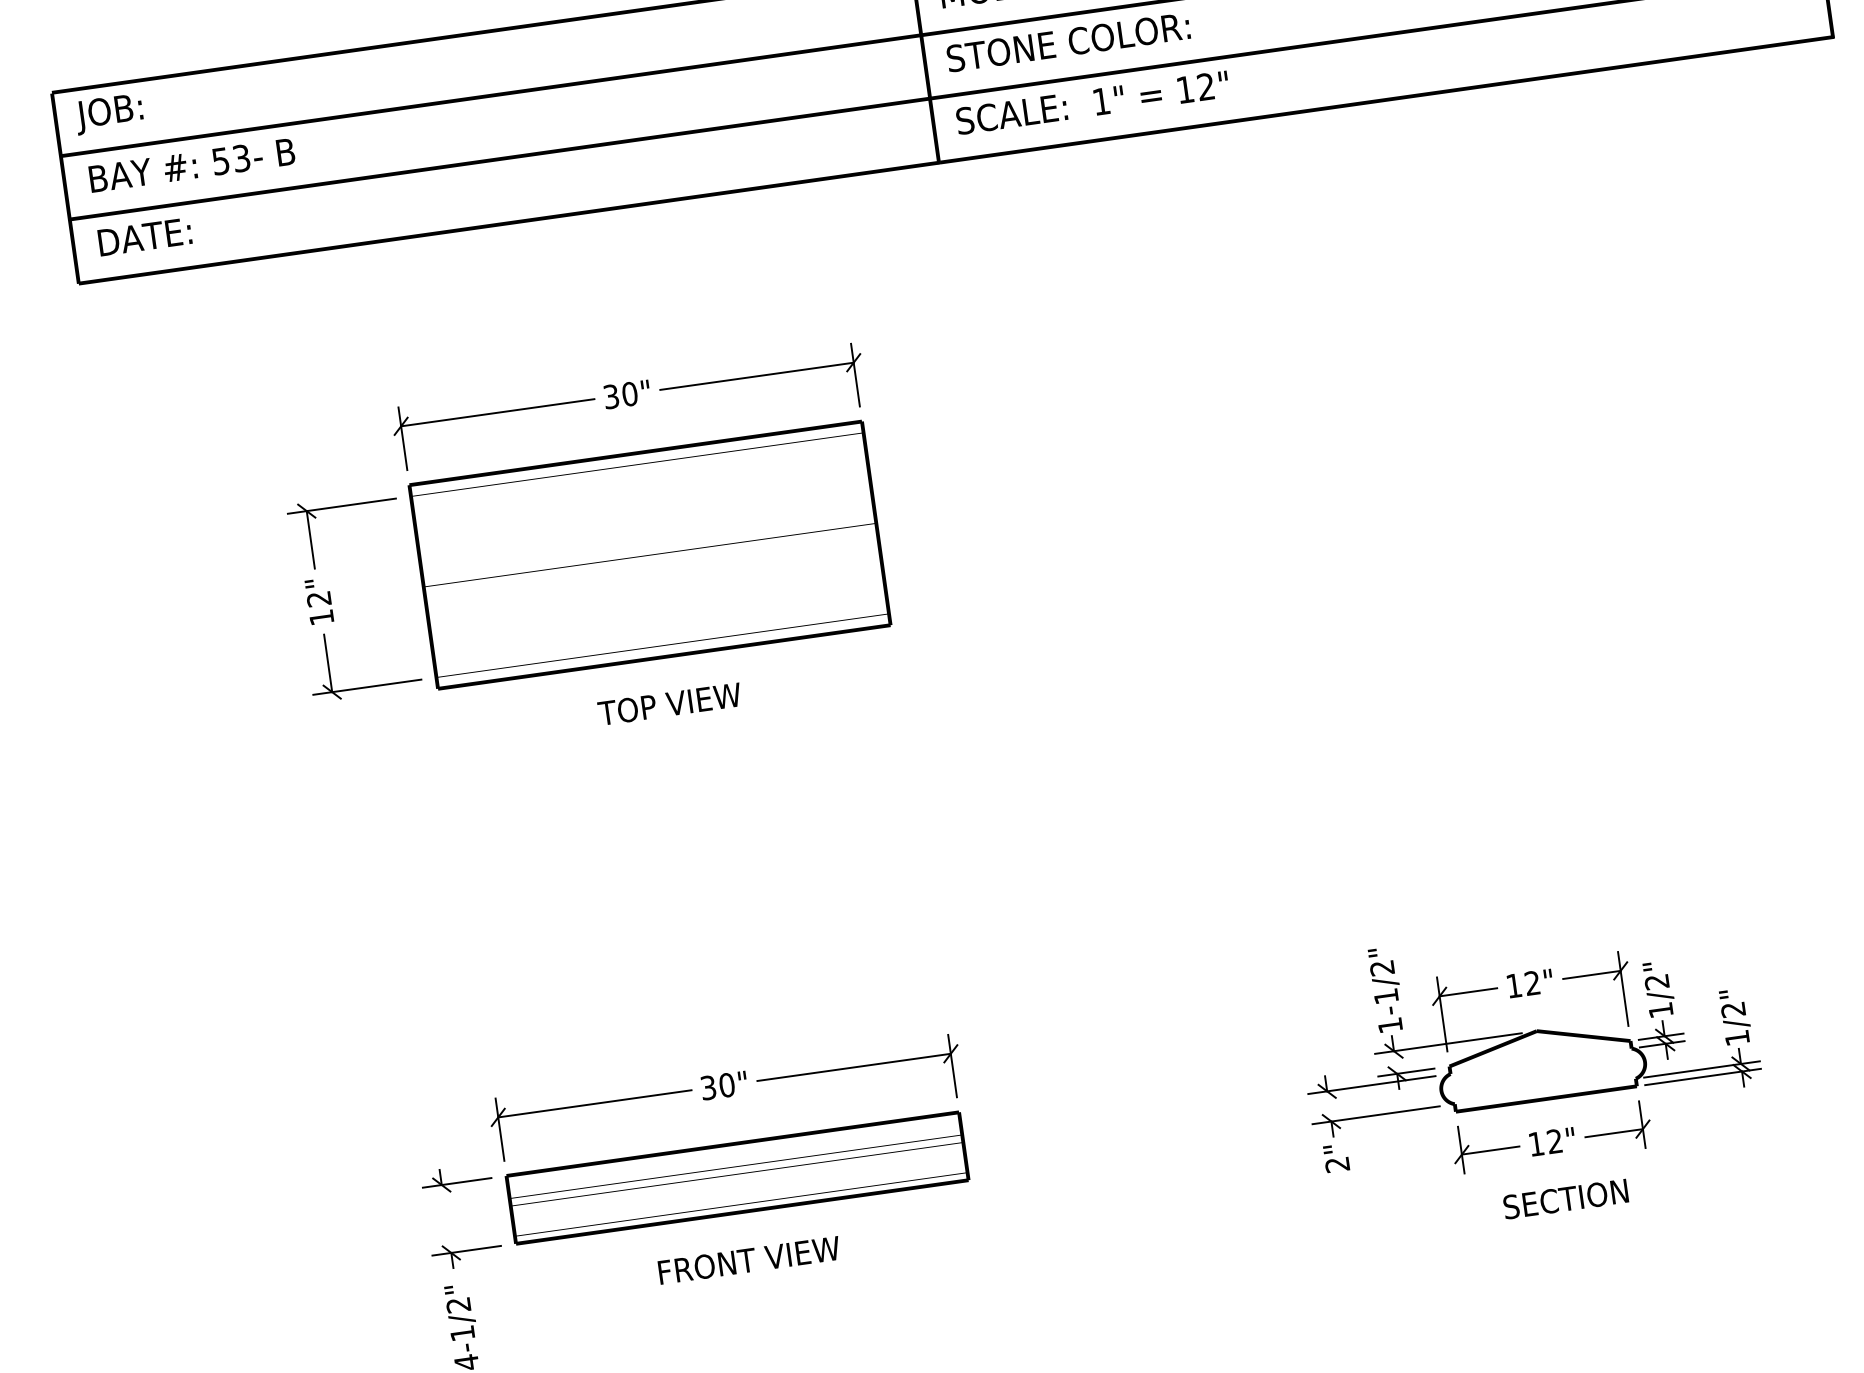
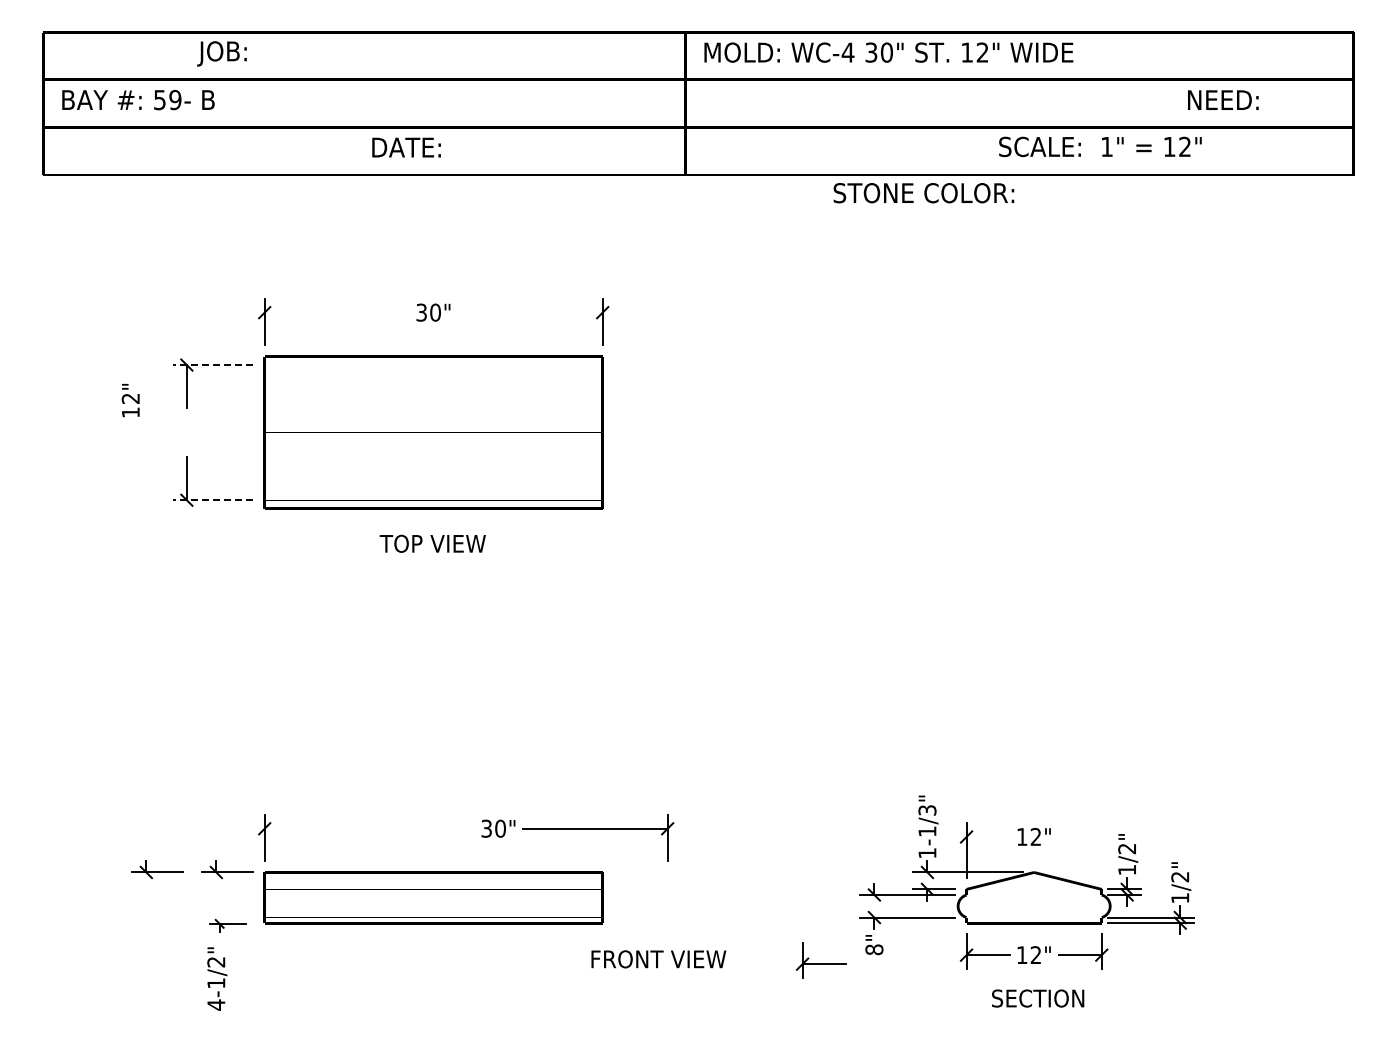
text: (1067, 42) -> (923, 193), moved
text: (1092, 102) -> (1100, 146), moved
text: (108, 113) -> (221, 53), moved
text: (241, 157) -> (175, 99), 53- -> 59-
text: (144, 236) -> (406, 147), moved
line: (757, 376) -> (530, 312), removed
line: (497, 412) -> (336, 312), removed
line: (341, 506) -> (212, 365), solid -> dashed
text: (318, 601) -> (130, 400), moved
line: (366, 687) -> (212, 500), solid -> dashed
text: (1382, 968) -> (927, 810), 1-1/2" -> 1-1/3"
part: (1596, 975) -> (1083, 837), removed
line: (1467, 991) -> (987, 836), removed
part: (830, 1071) -> (577, 829), moved
line: (594, 1103) -> (336, 828), removed
text: (1337, 1164) -> (874, 949), 2" -> 8"
part: (1267, 1189) -> (820, 960), added
part: (362, 1192) -> (157, 869), added
part: (466, 1253) -> (227, 925), size x0.7
text: (748, 1260) -> (658, 959), moved

